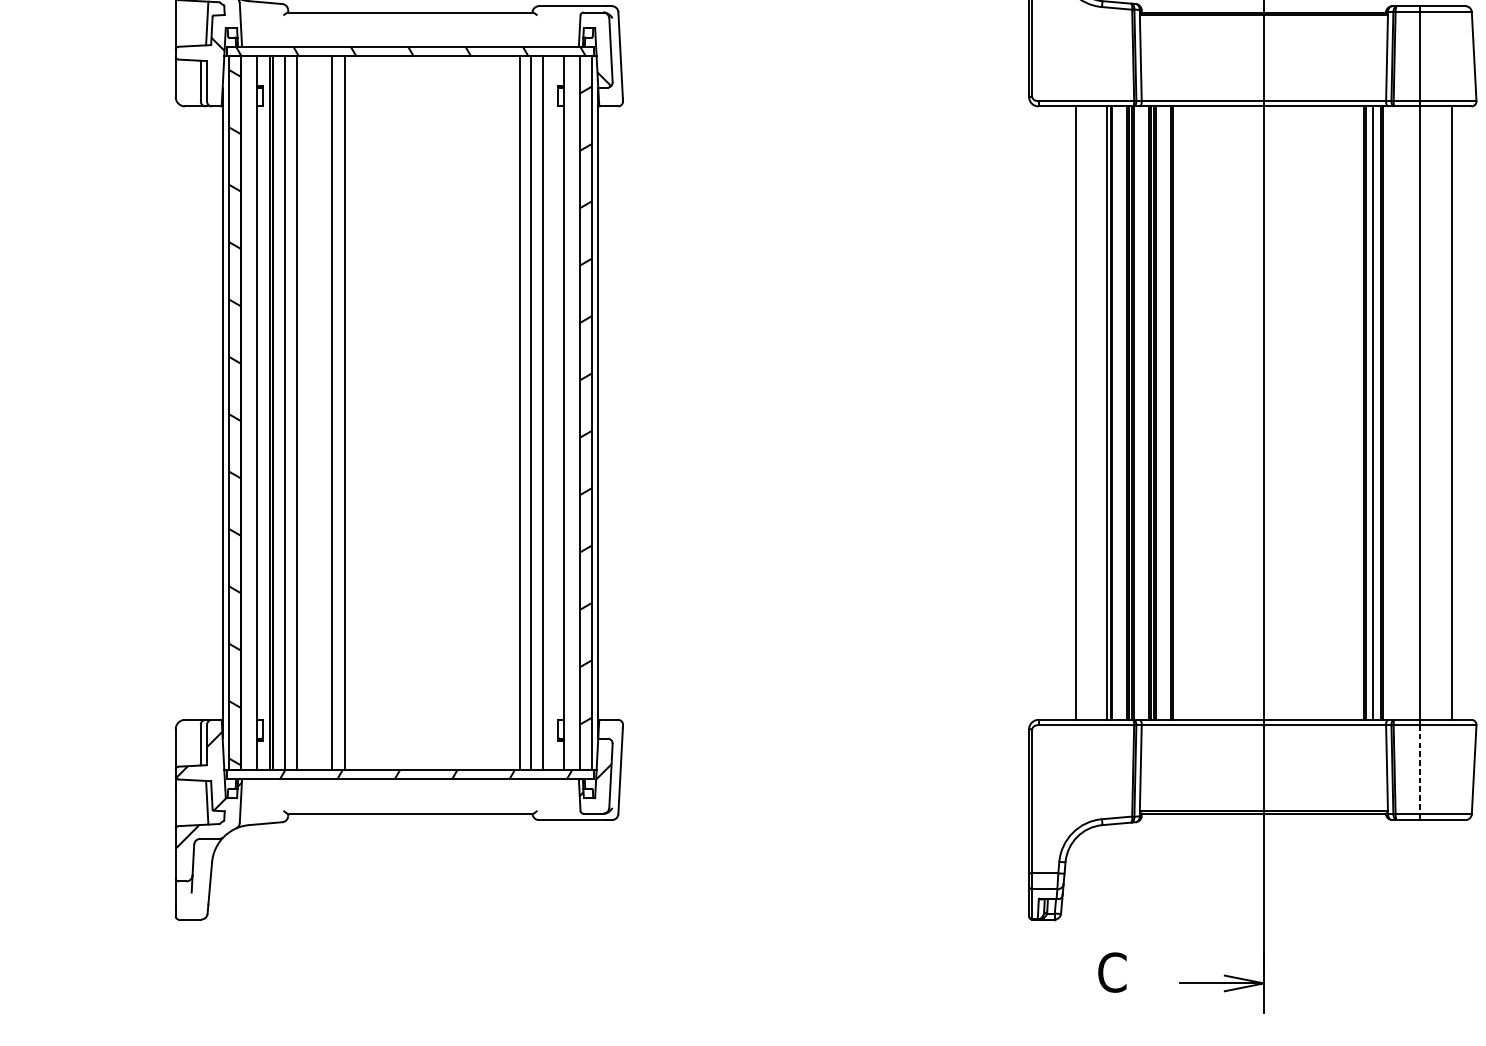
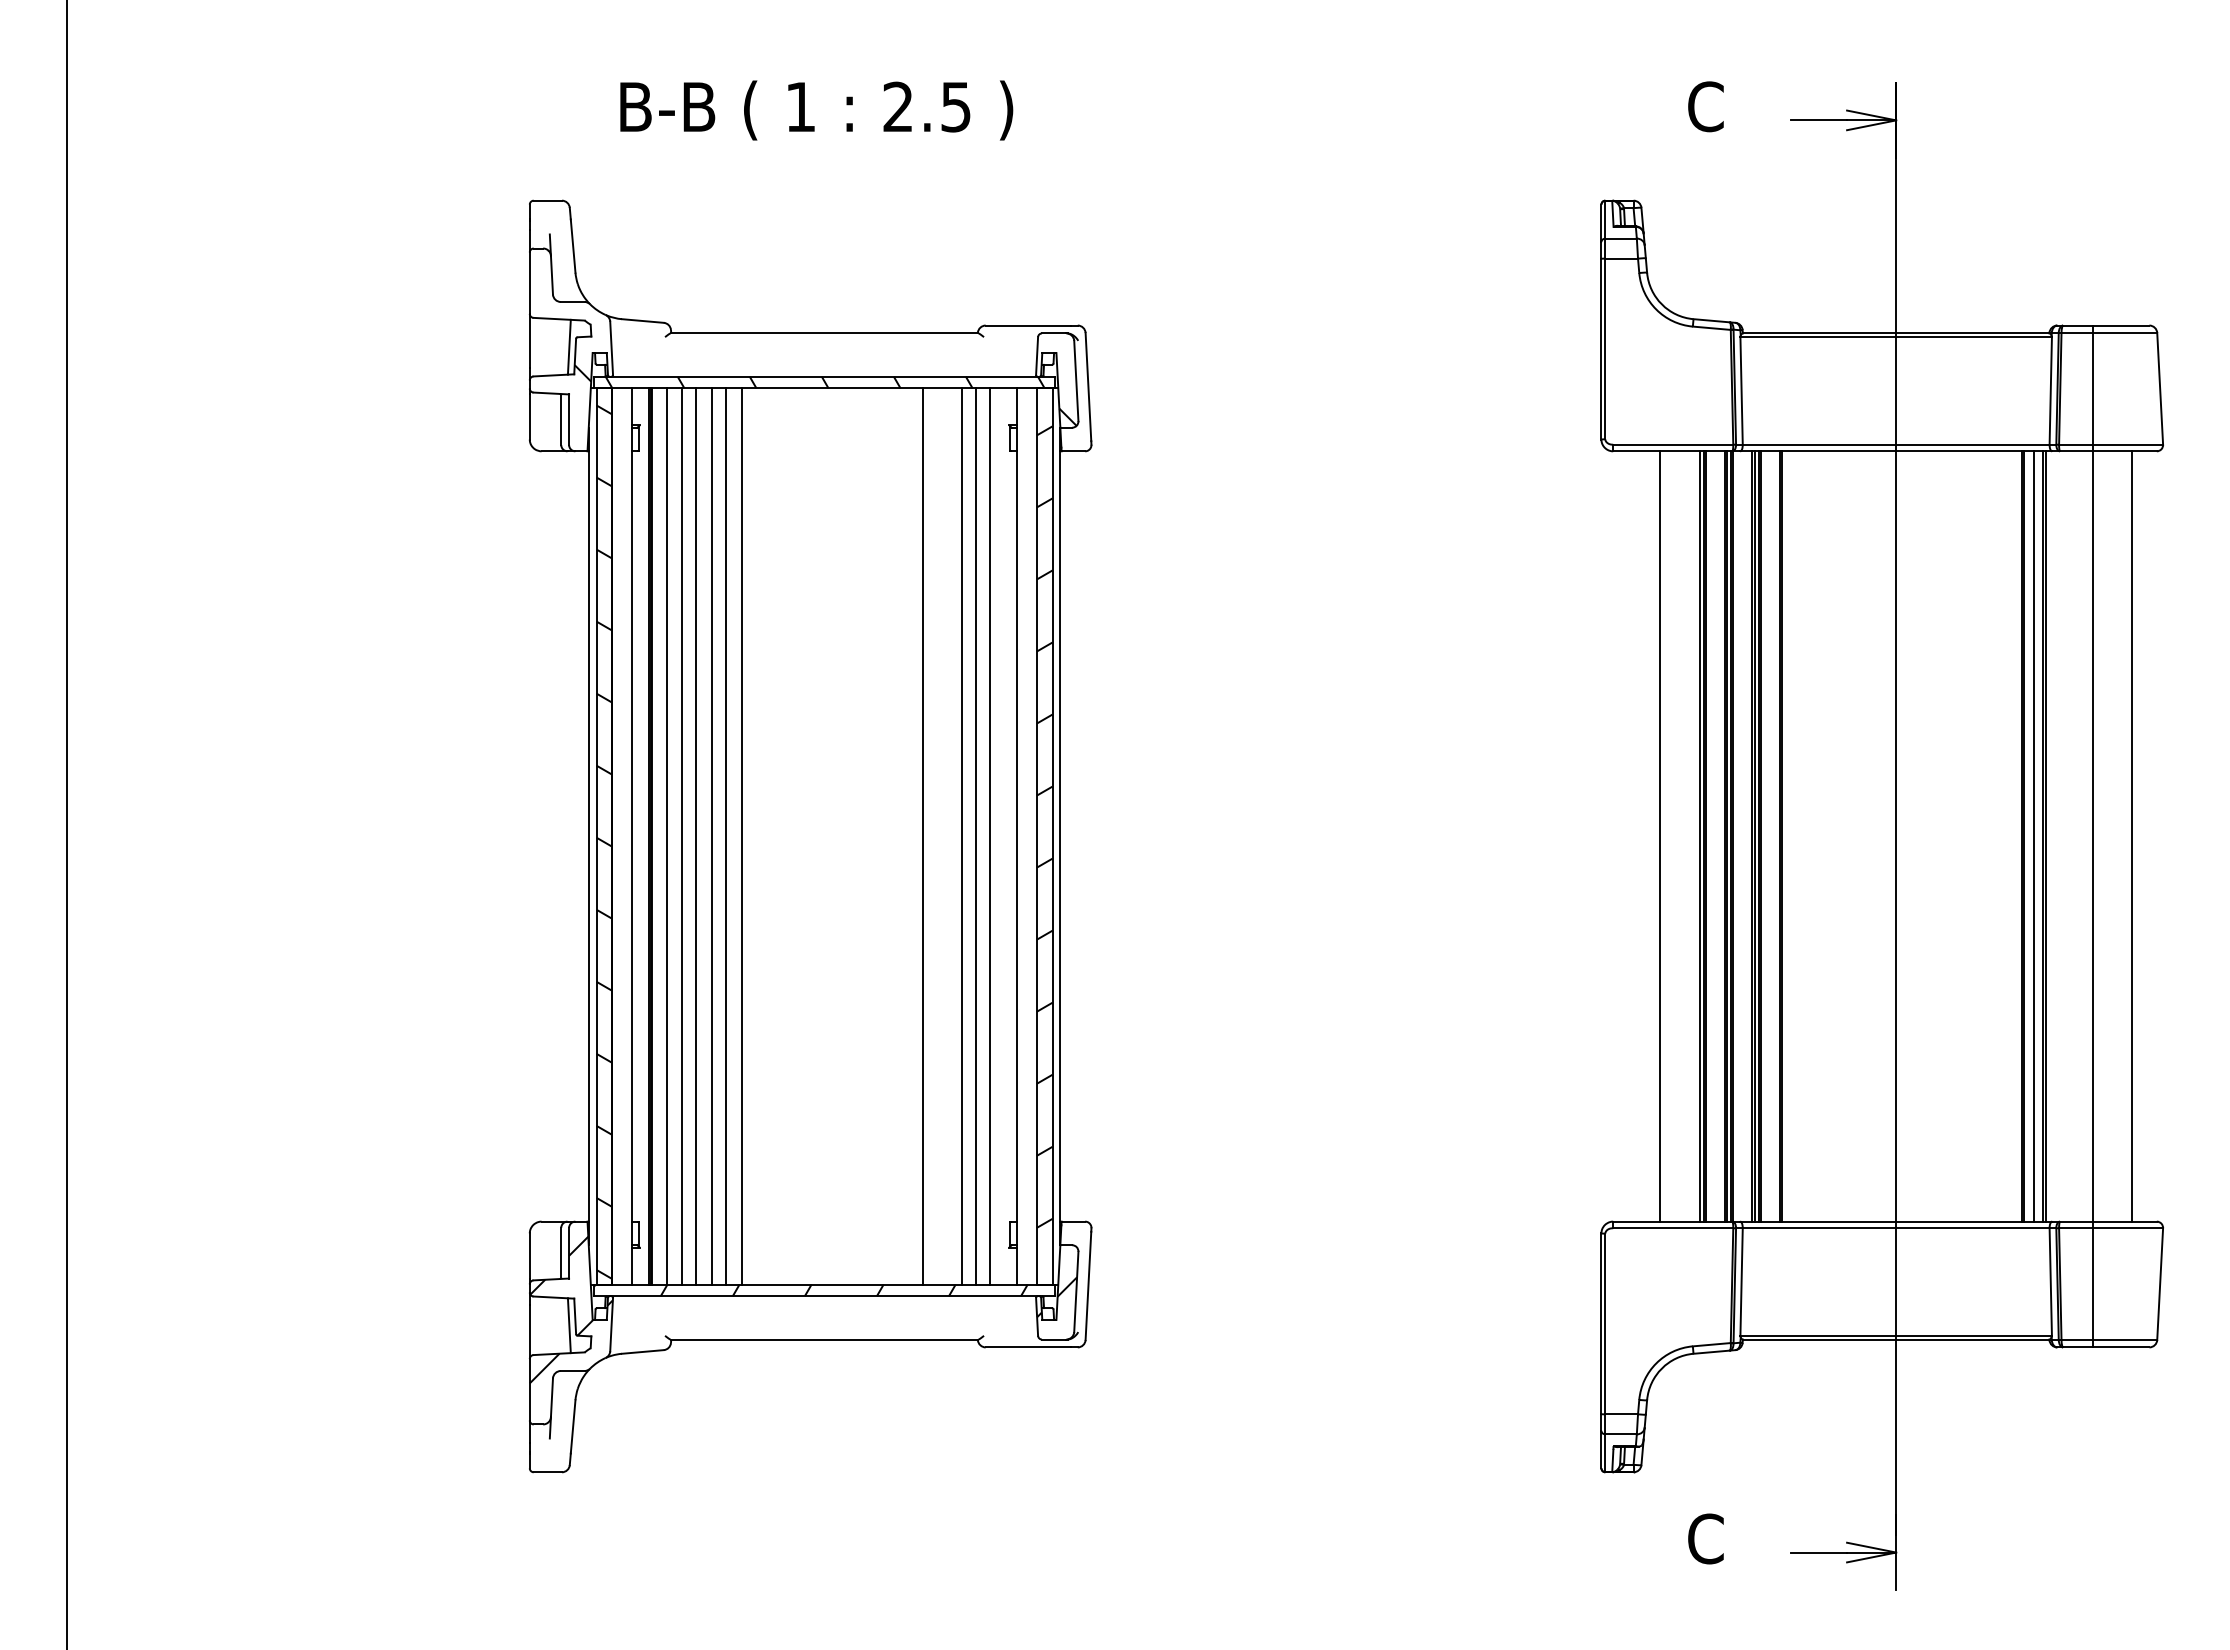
line: (308, 413) -> (696, 836), added
line: (321, 413) -> (712, 836), added
line: (488, 413) -> (922, 836), added
line: (1420, 769) -> (2092, 1284), dashed -> solid

